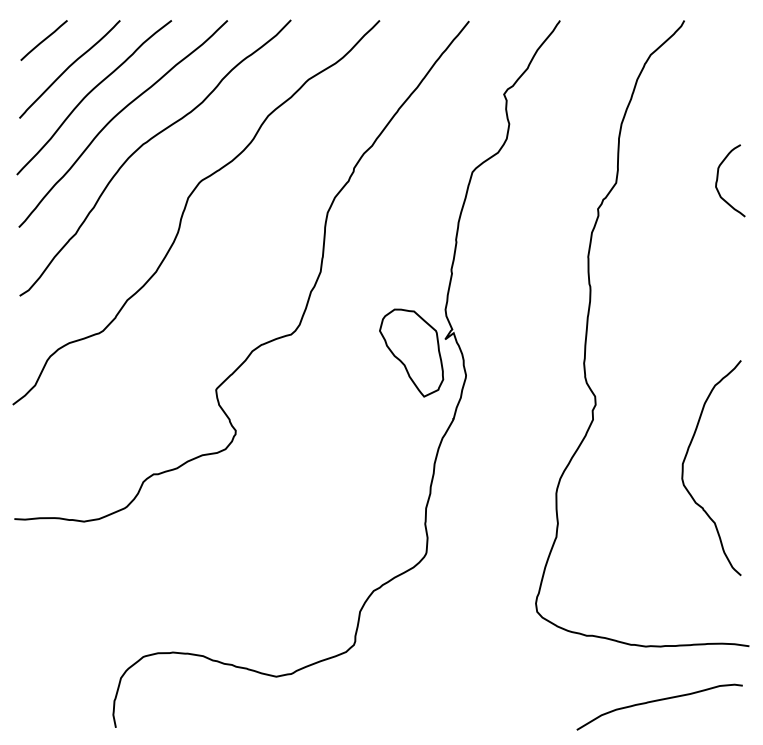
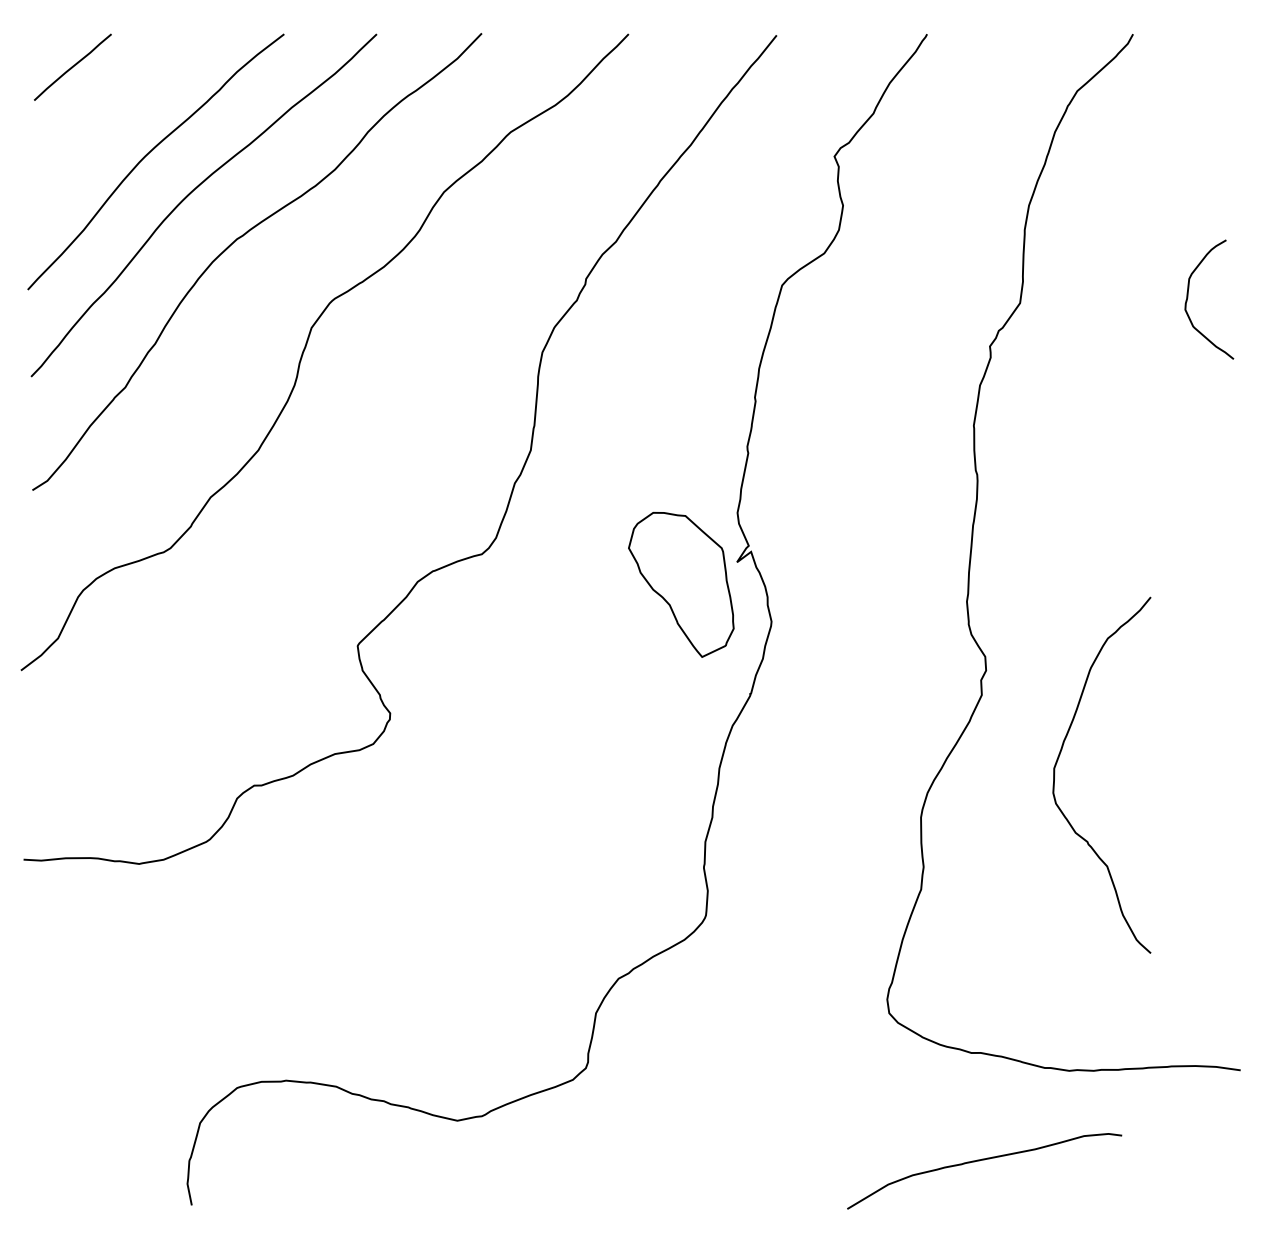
curve: (68, 68) -> (113, 113), removed
curve: (685, 460) -> (1058, 762), moved
curve: (658, 701) -> (982, 1161), moved

